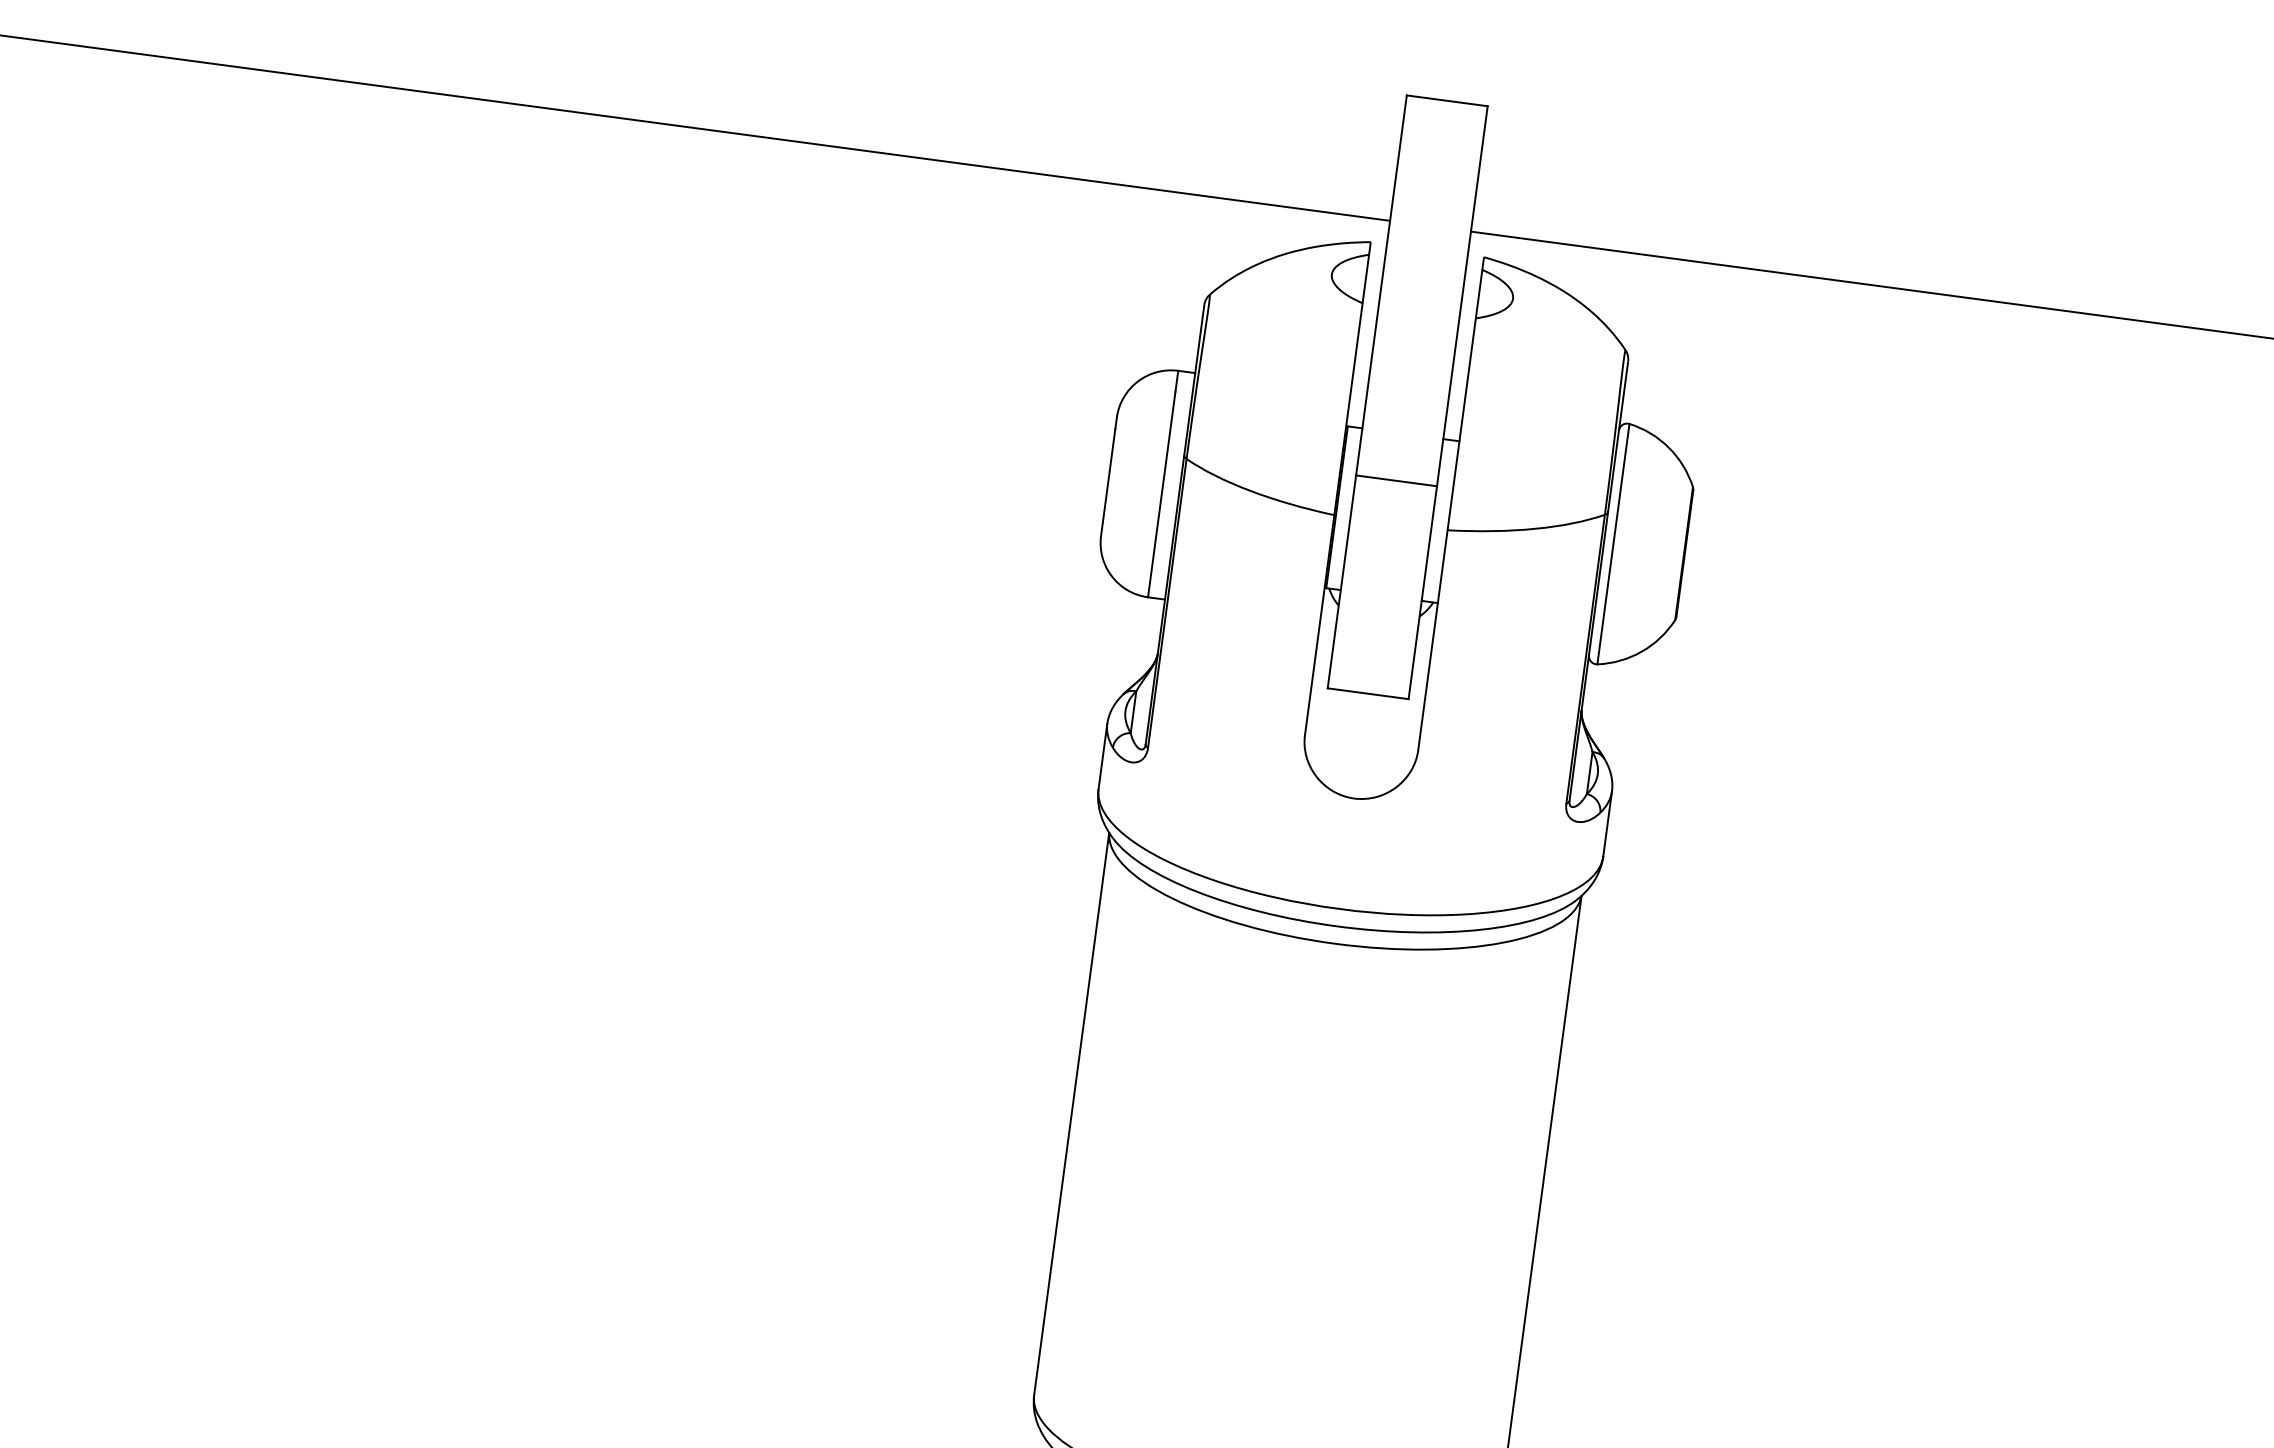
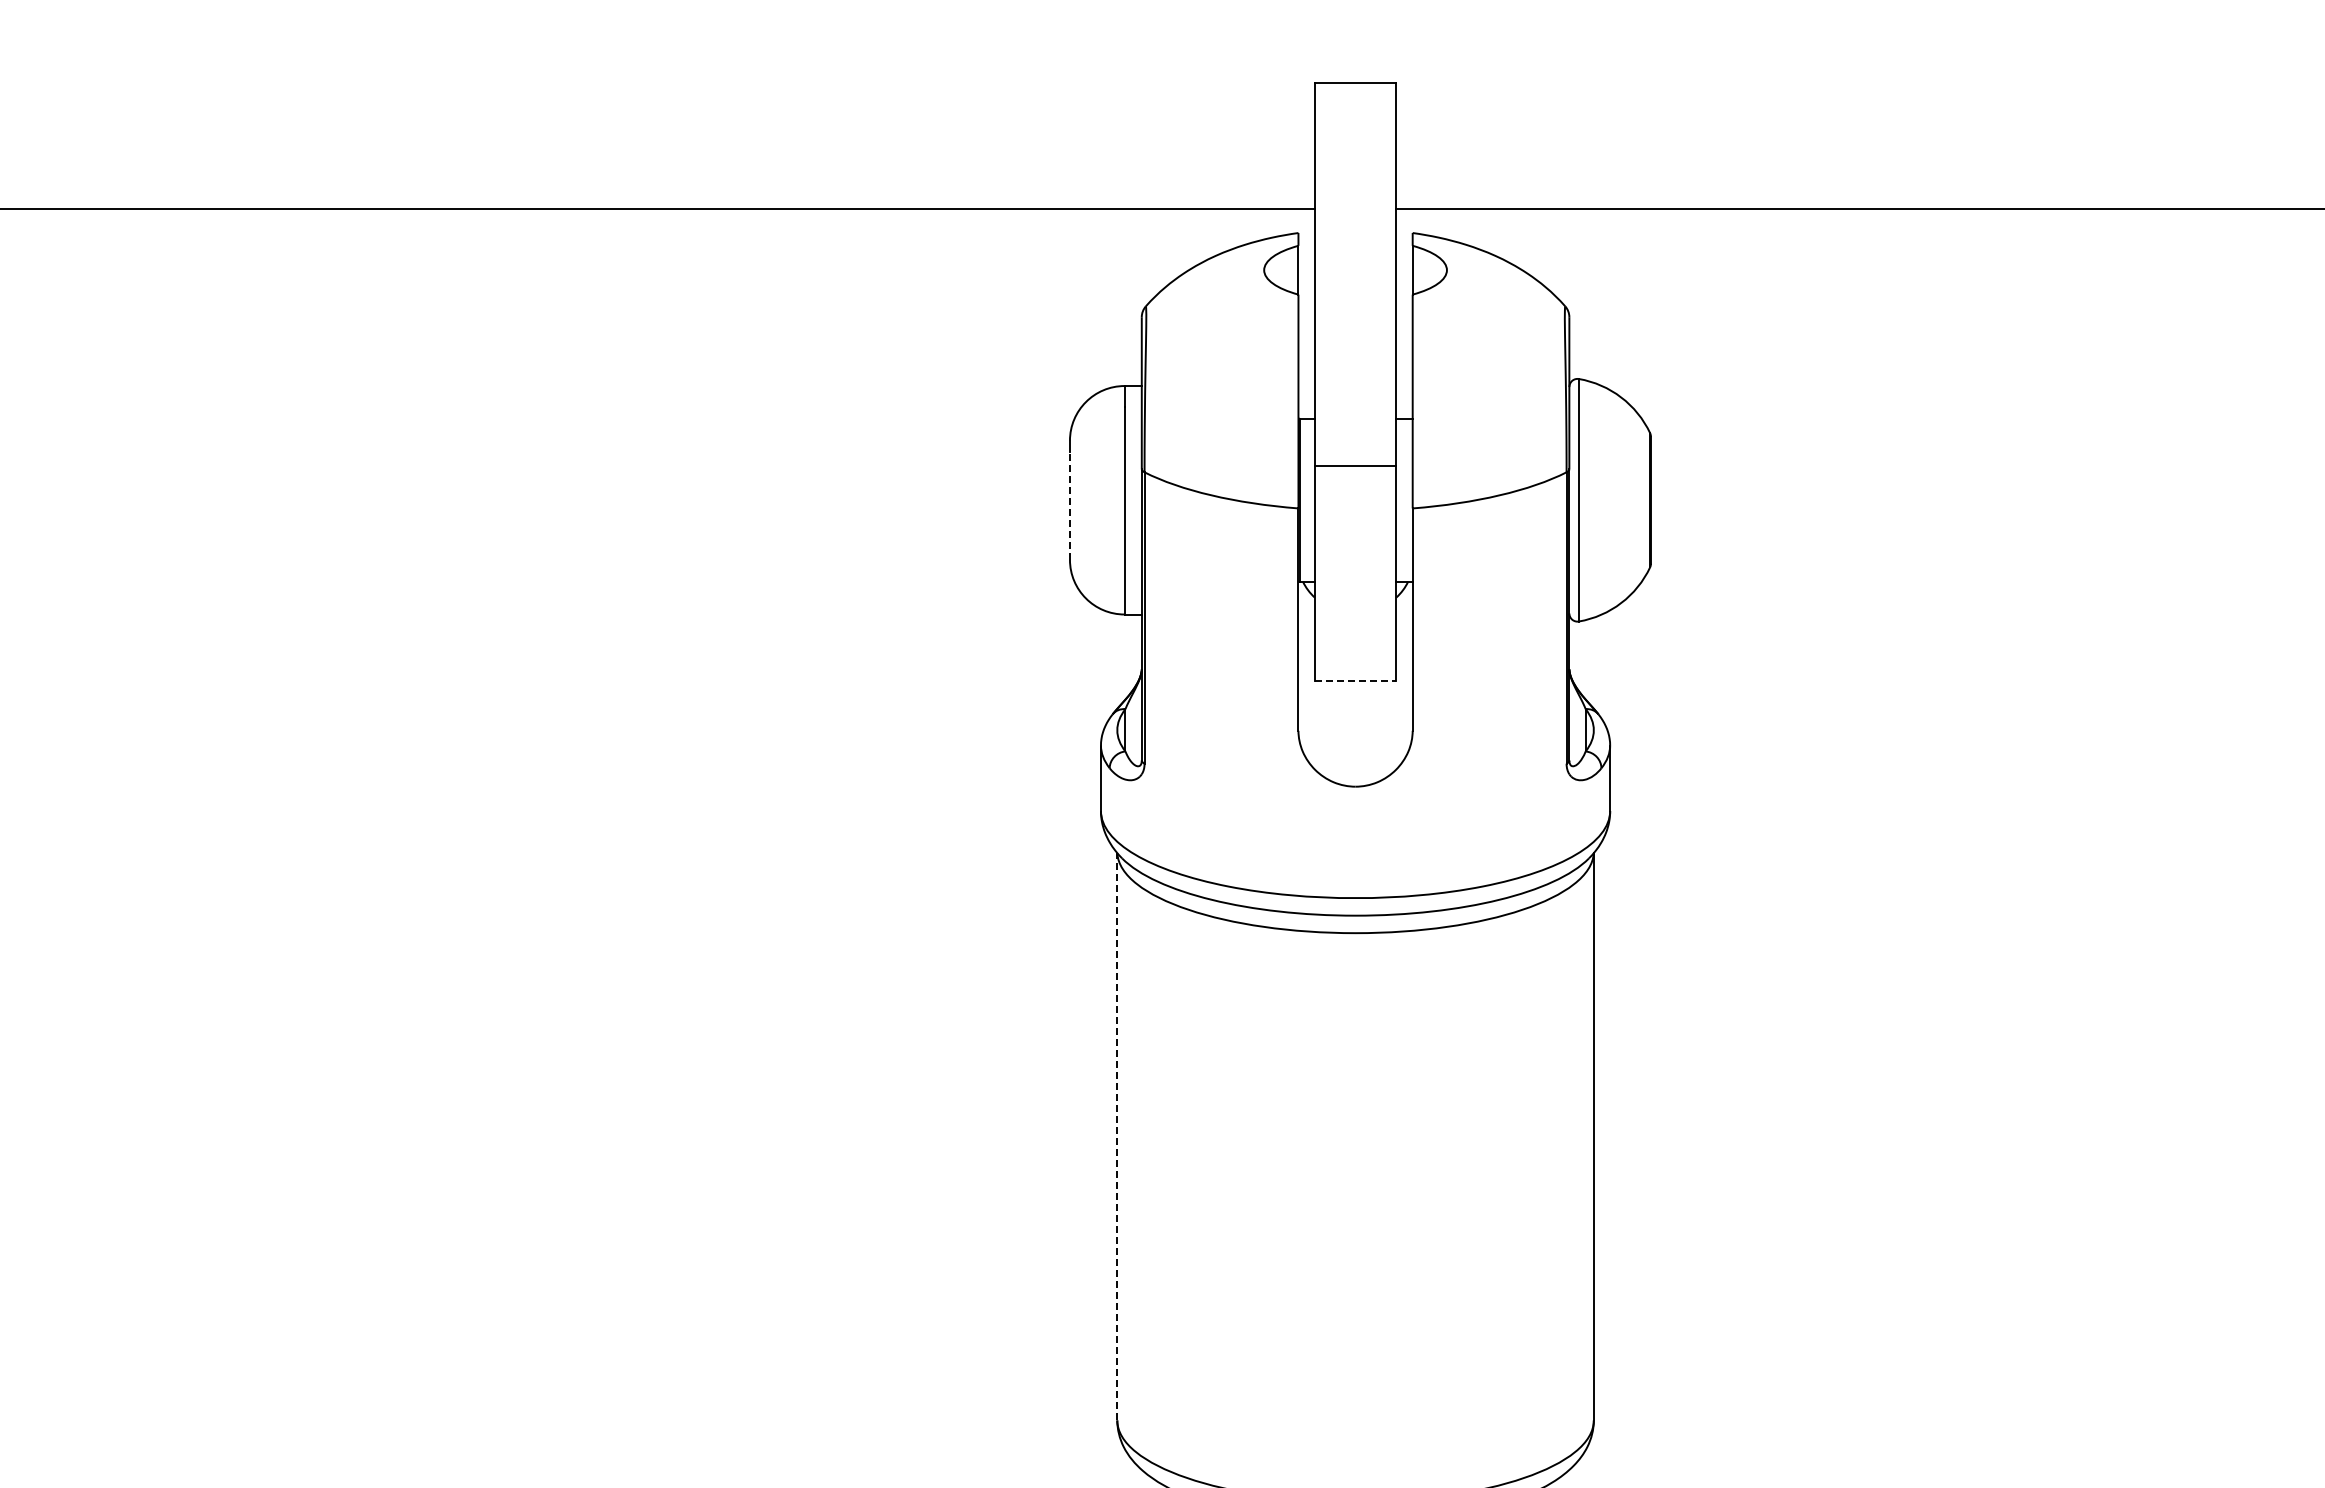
line: (1107, 481) -> (1069, 505), solid -> dashed
line: (1368, 693) -> (1355, 680), solid -> dashed
line: (1071, 1113) -> (1117, 1136), solid -> dashed

